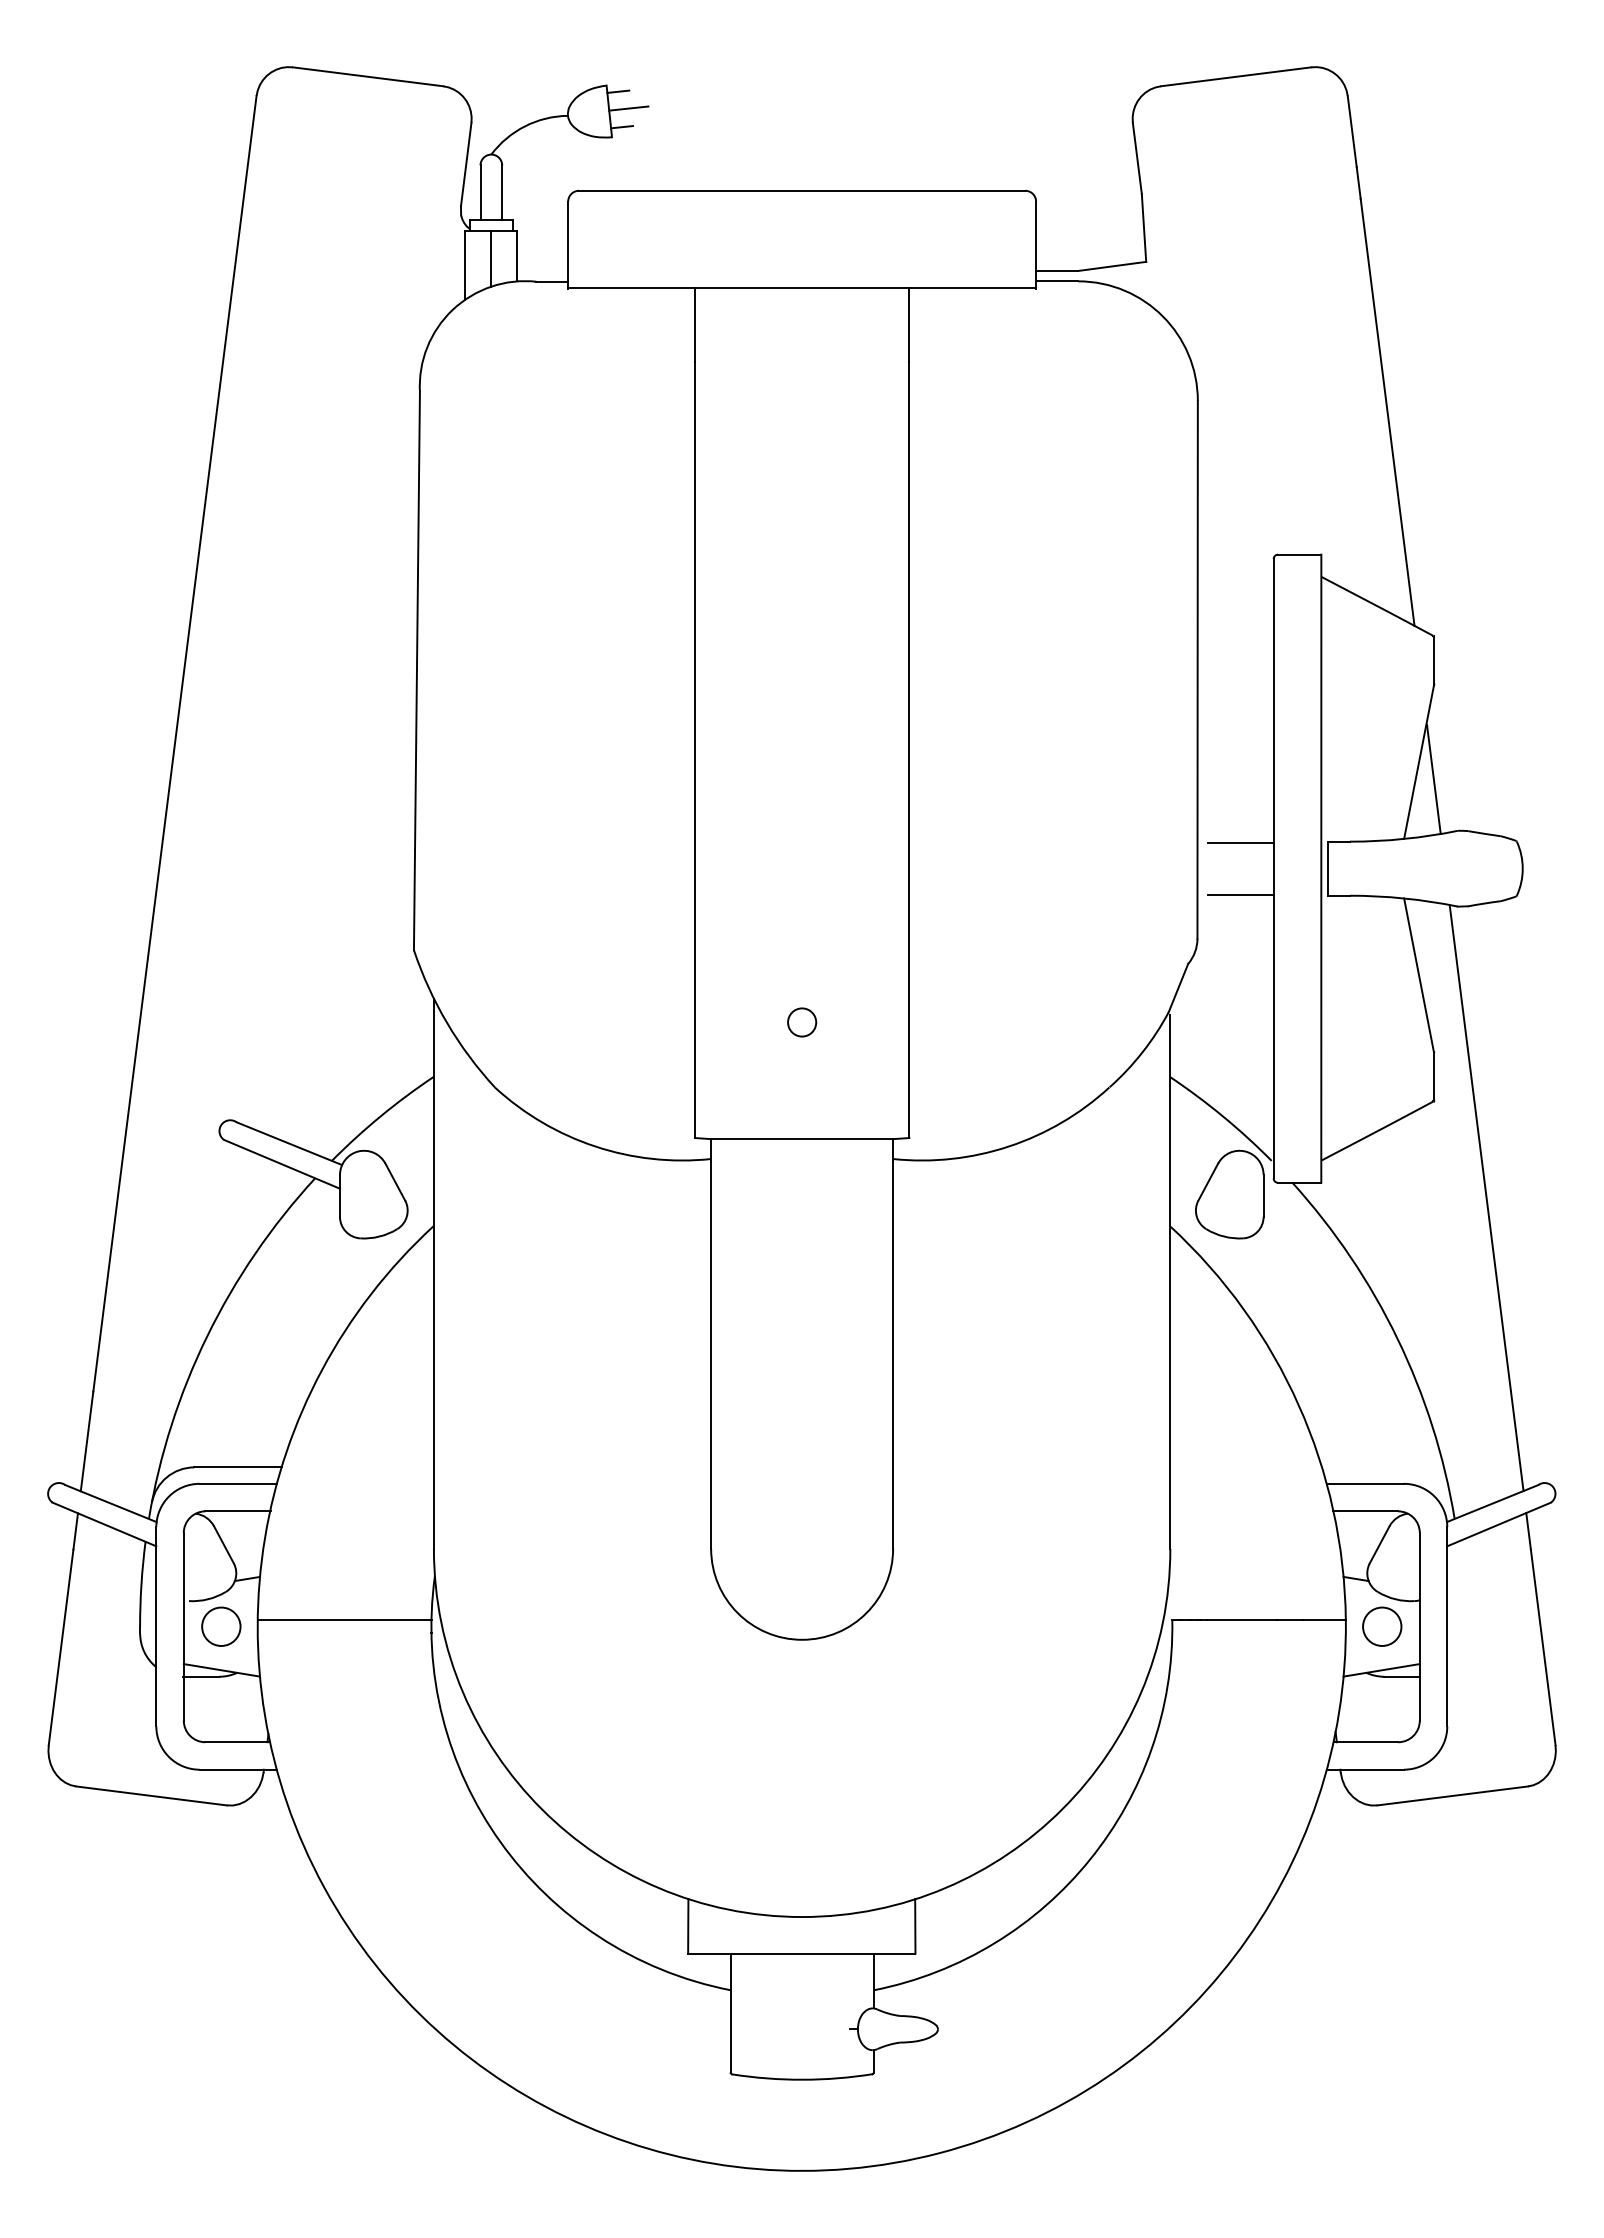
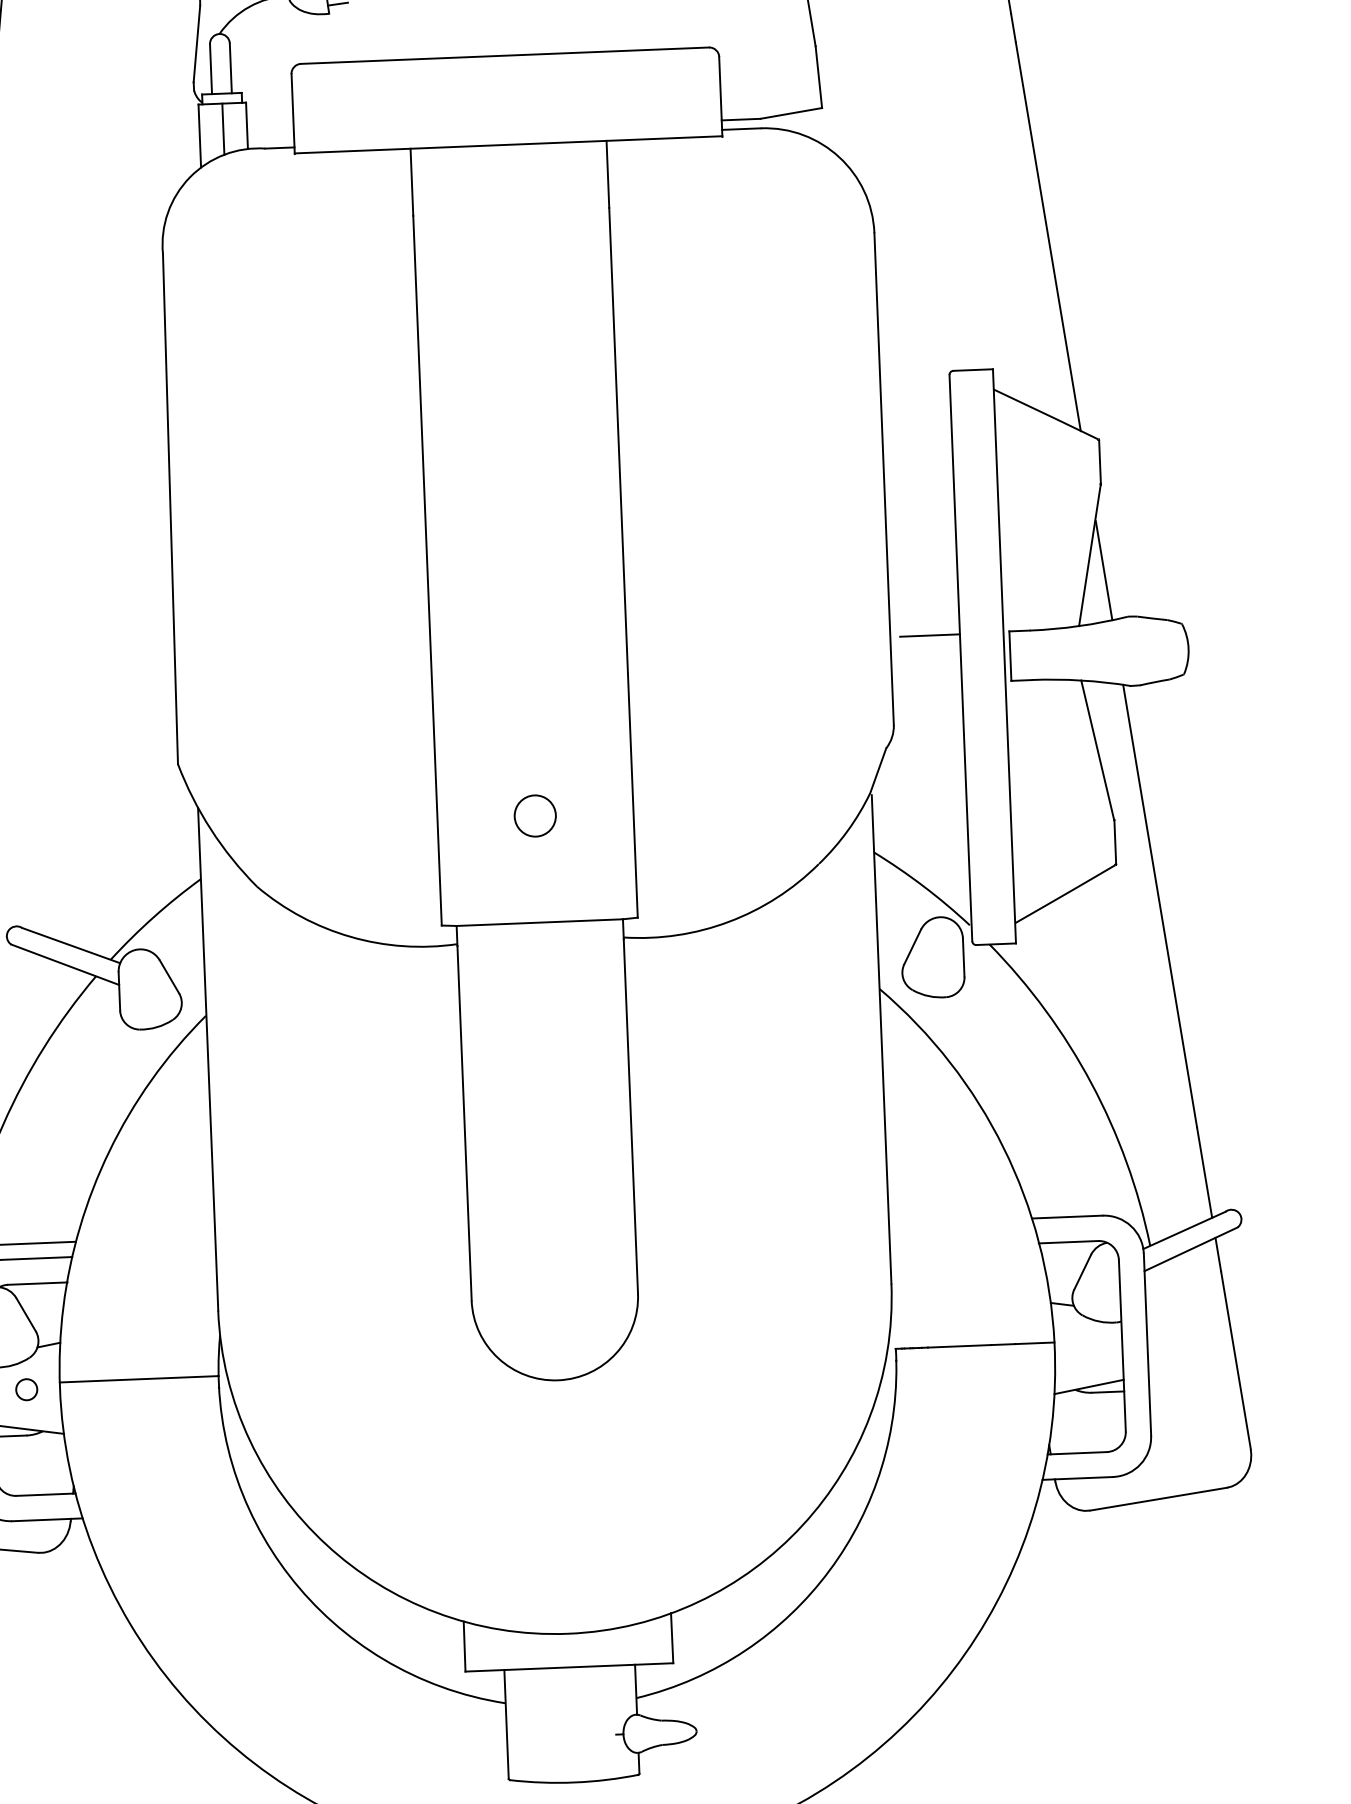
line: (1240, 894) -> (931, 682), removed
circle: (802, 1022) -> (535, 815), size x1.6
circle: (221, 1626) -> (26, 1389), size x0.6
circle: (1382, 1626) -> (1088, 1346), removed

